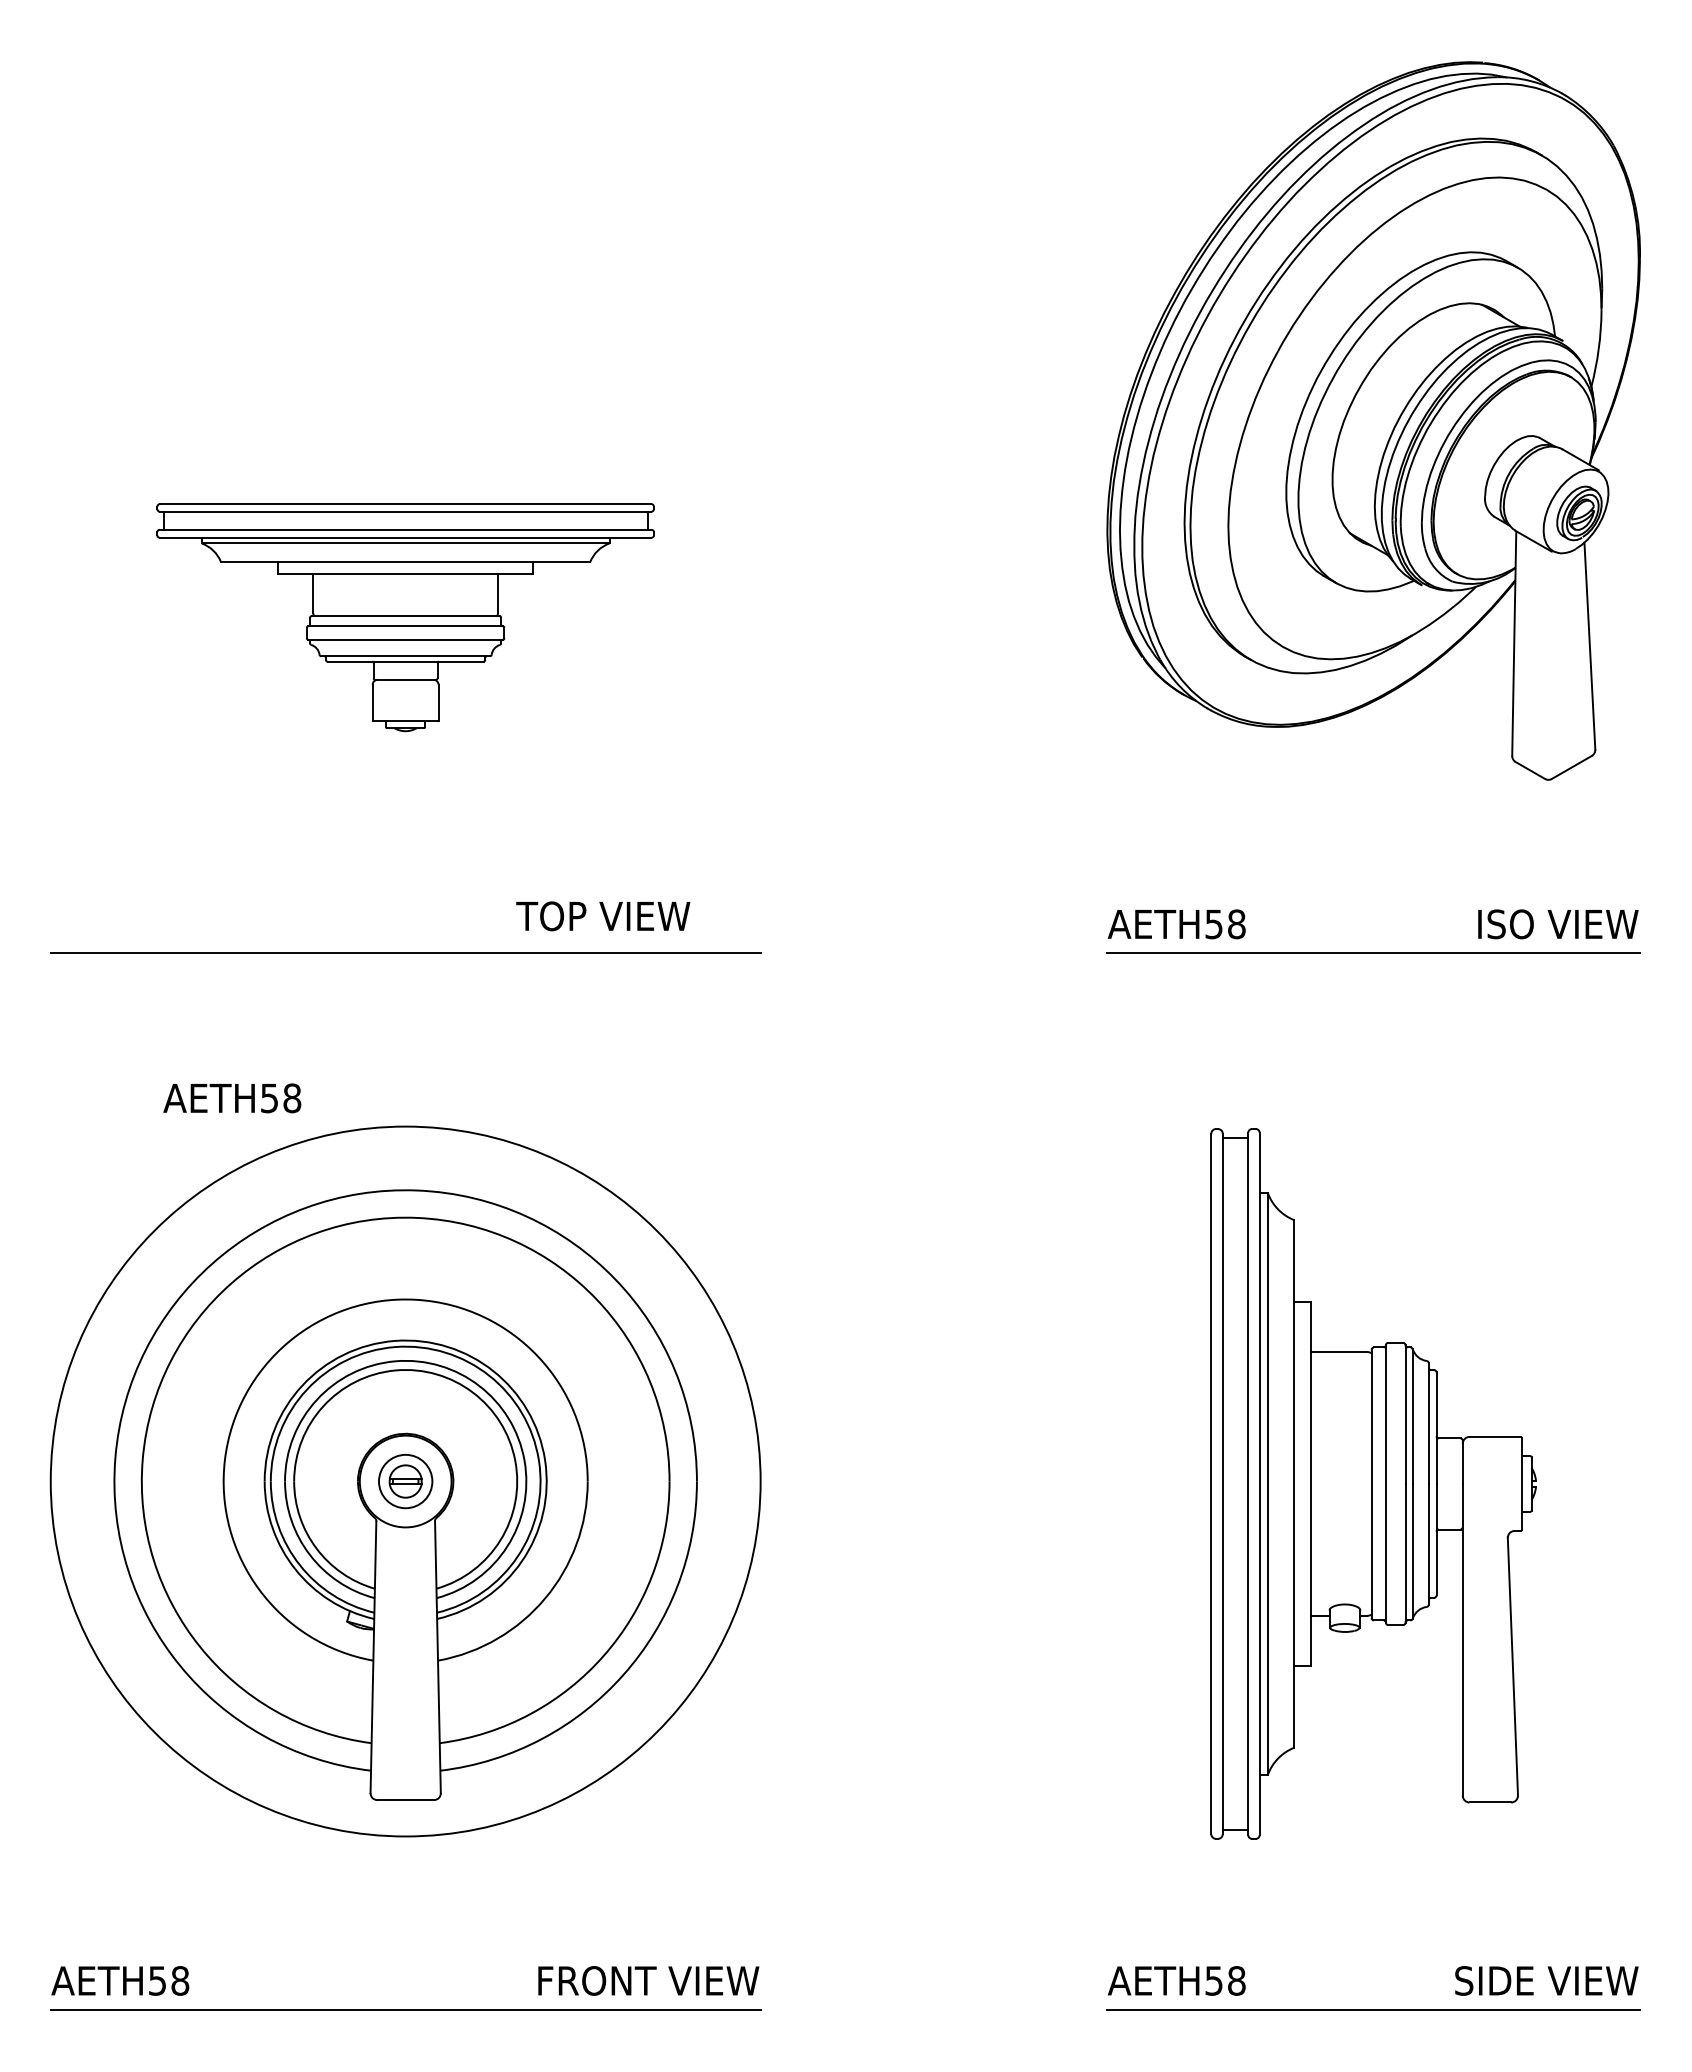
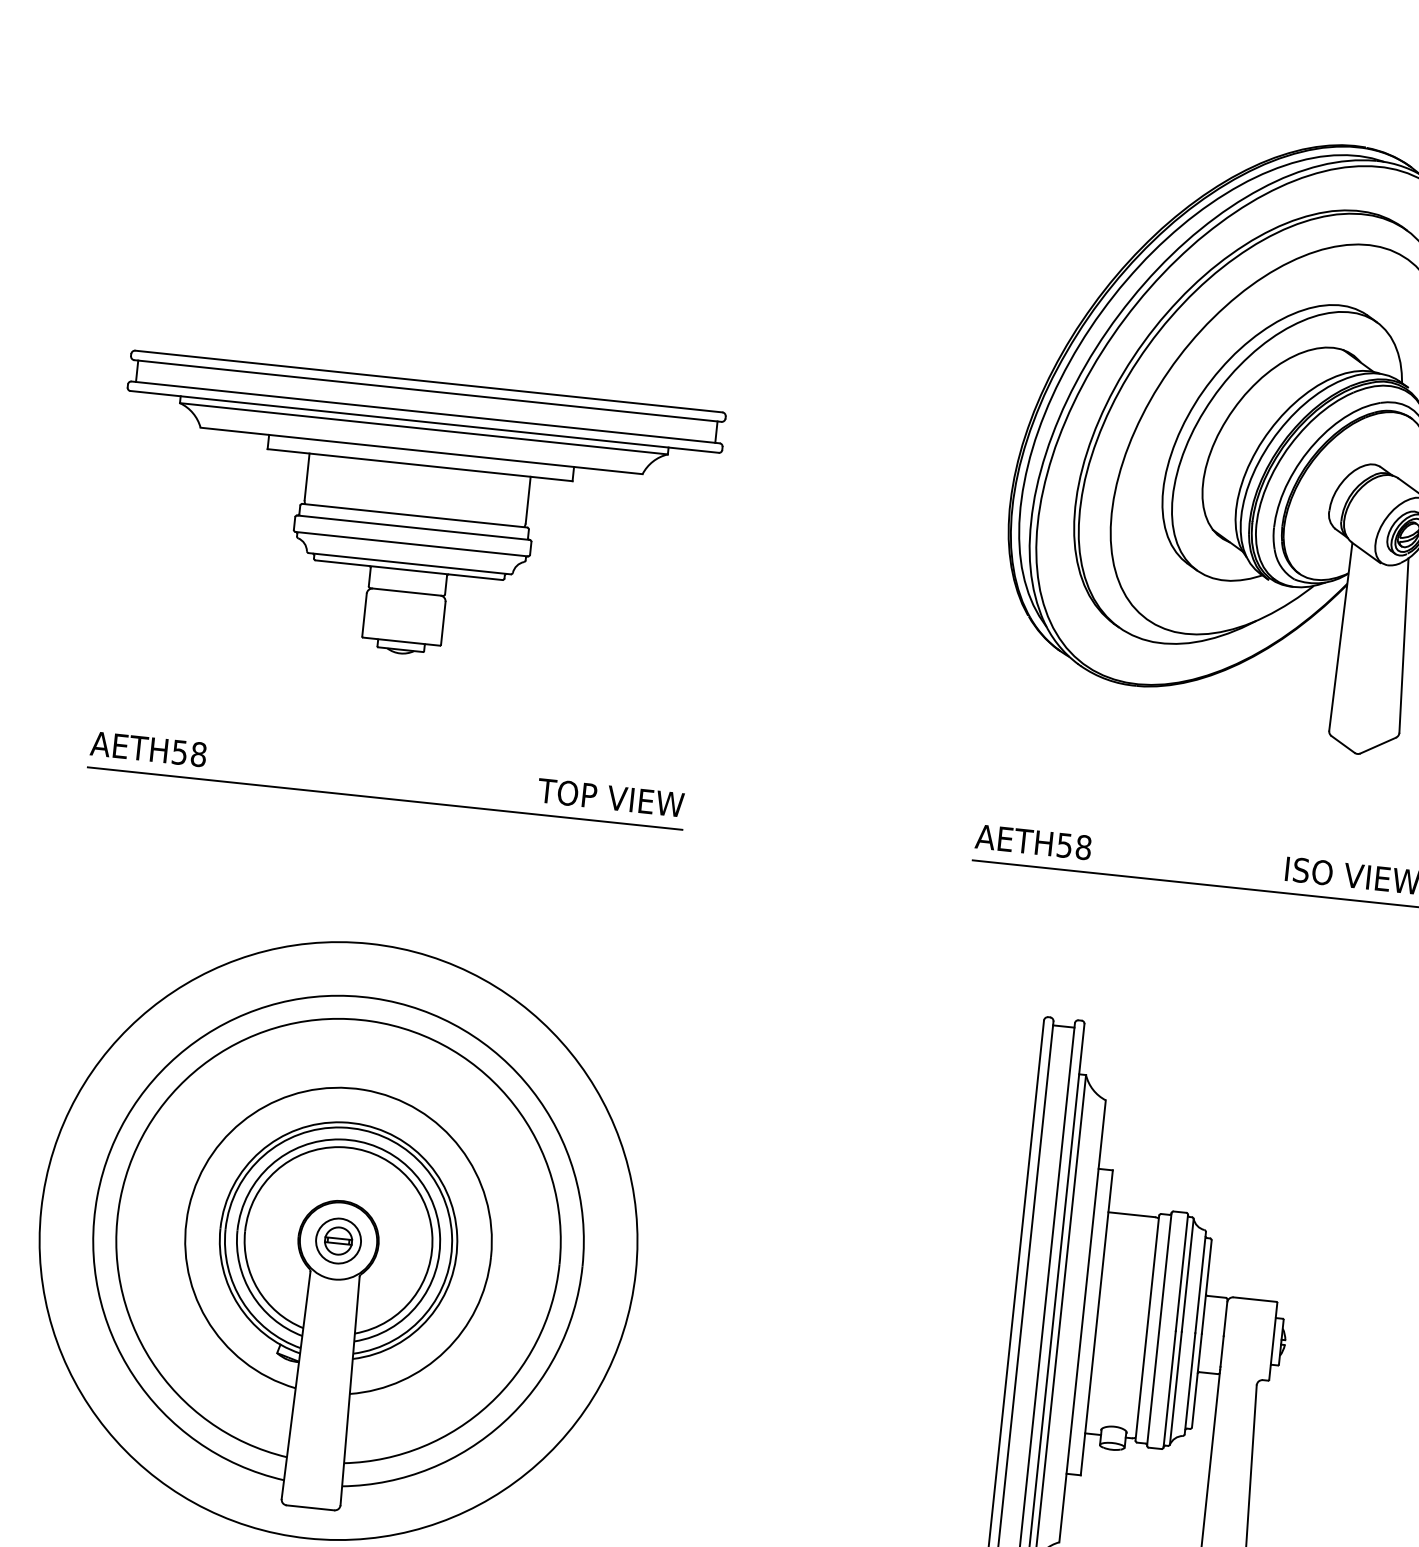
part: (405, 617) -> (414, 517), size x1.43
text: (603, 916) -> (611, 797), moved
text: (232, 1098) -> (148, 749), moved

